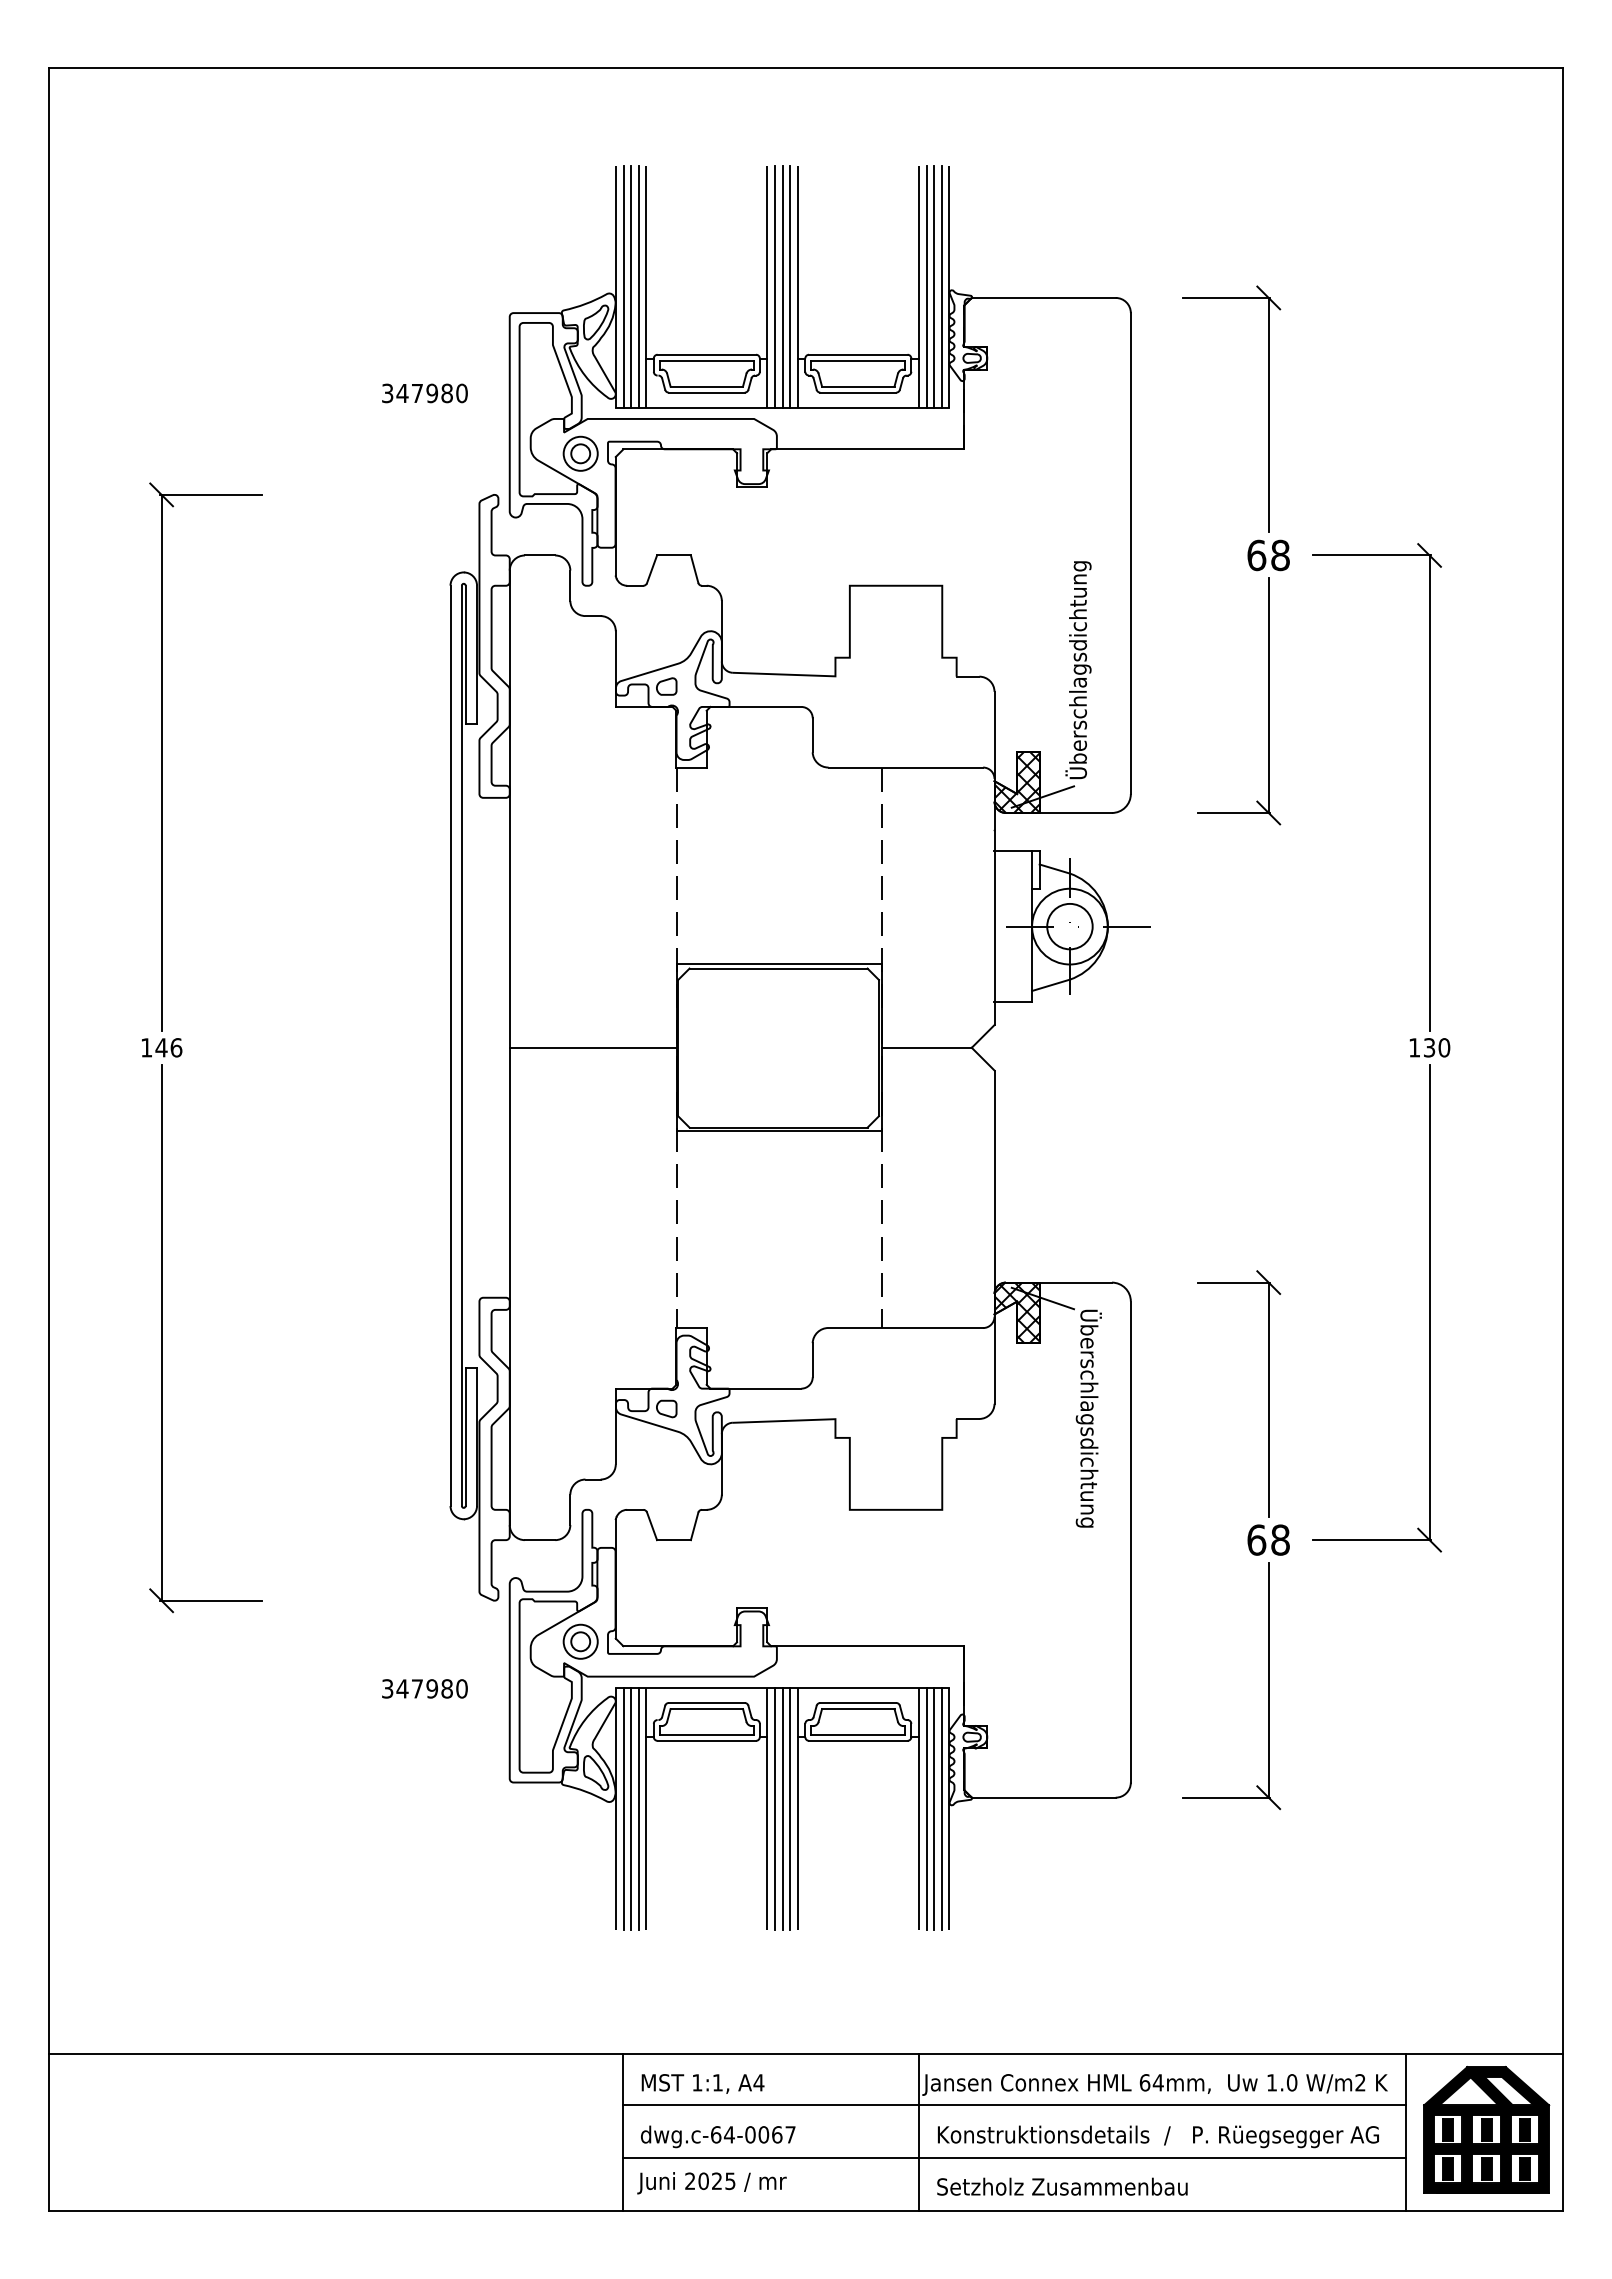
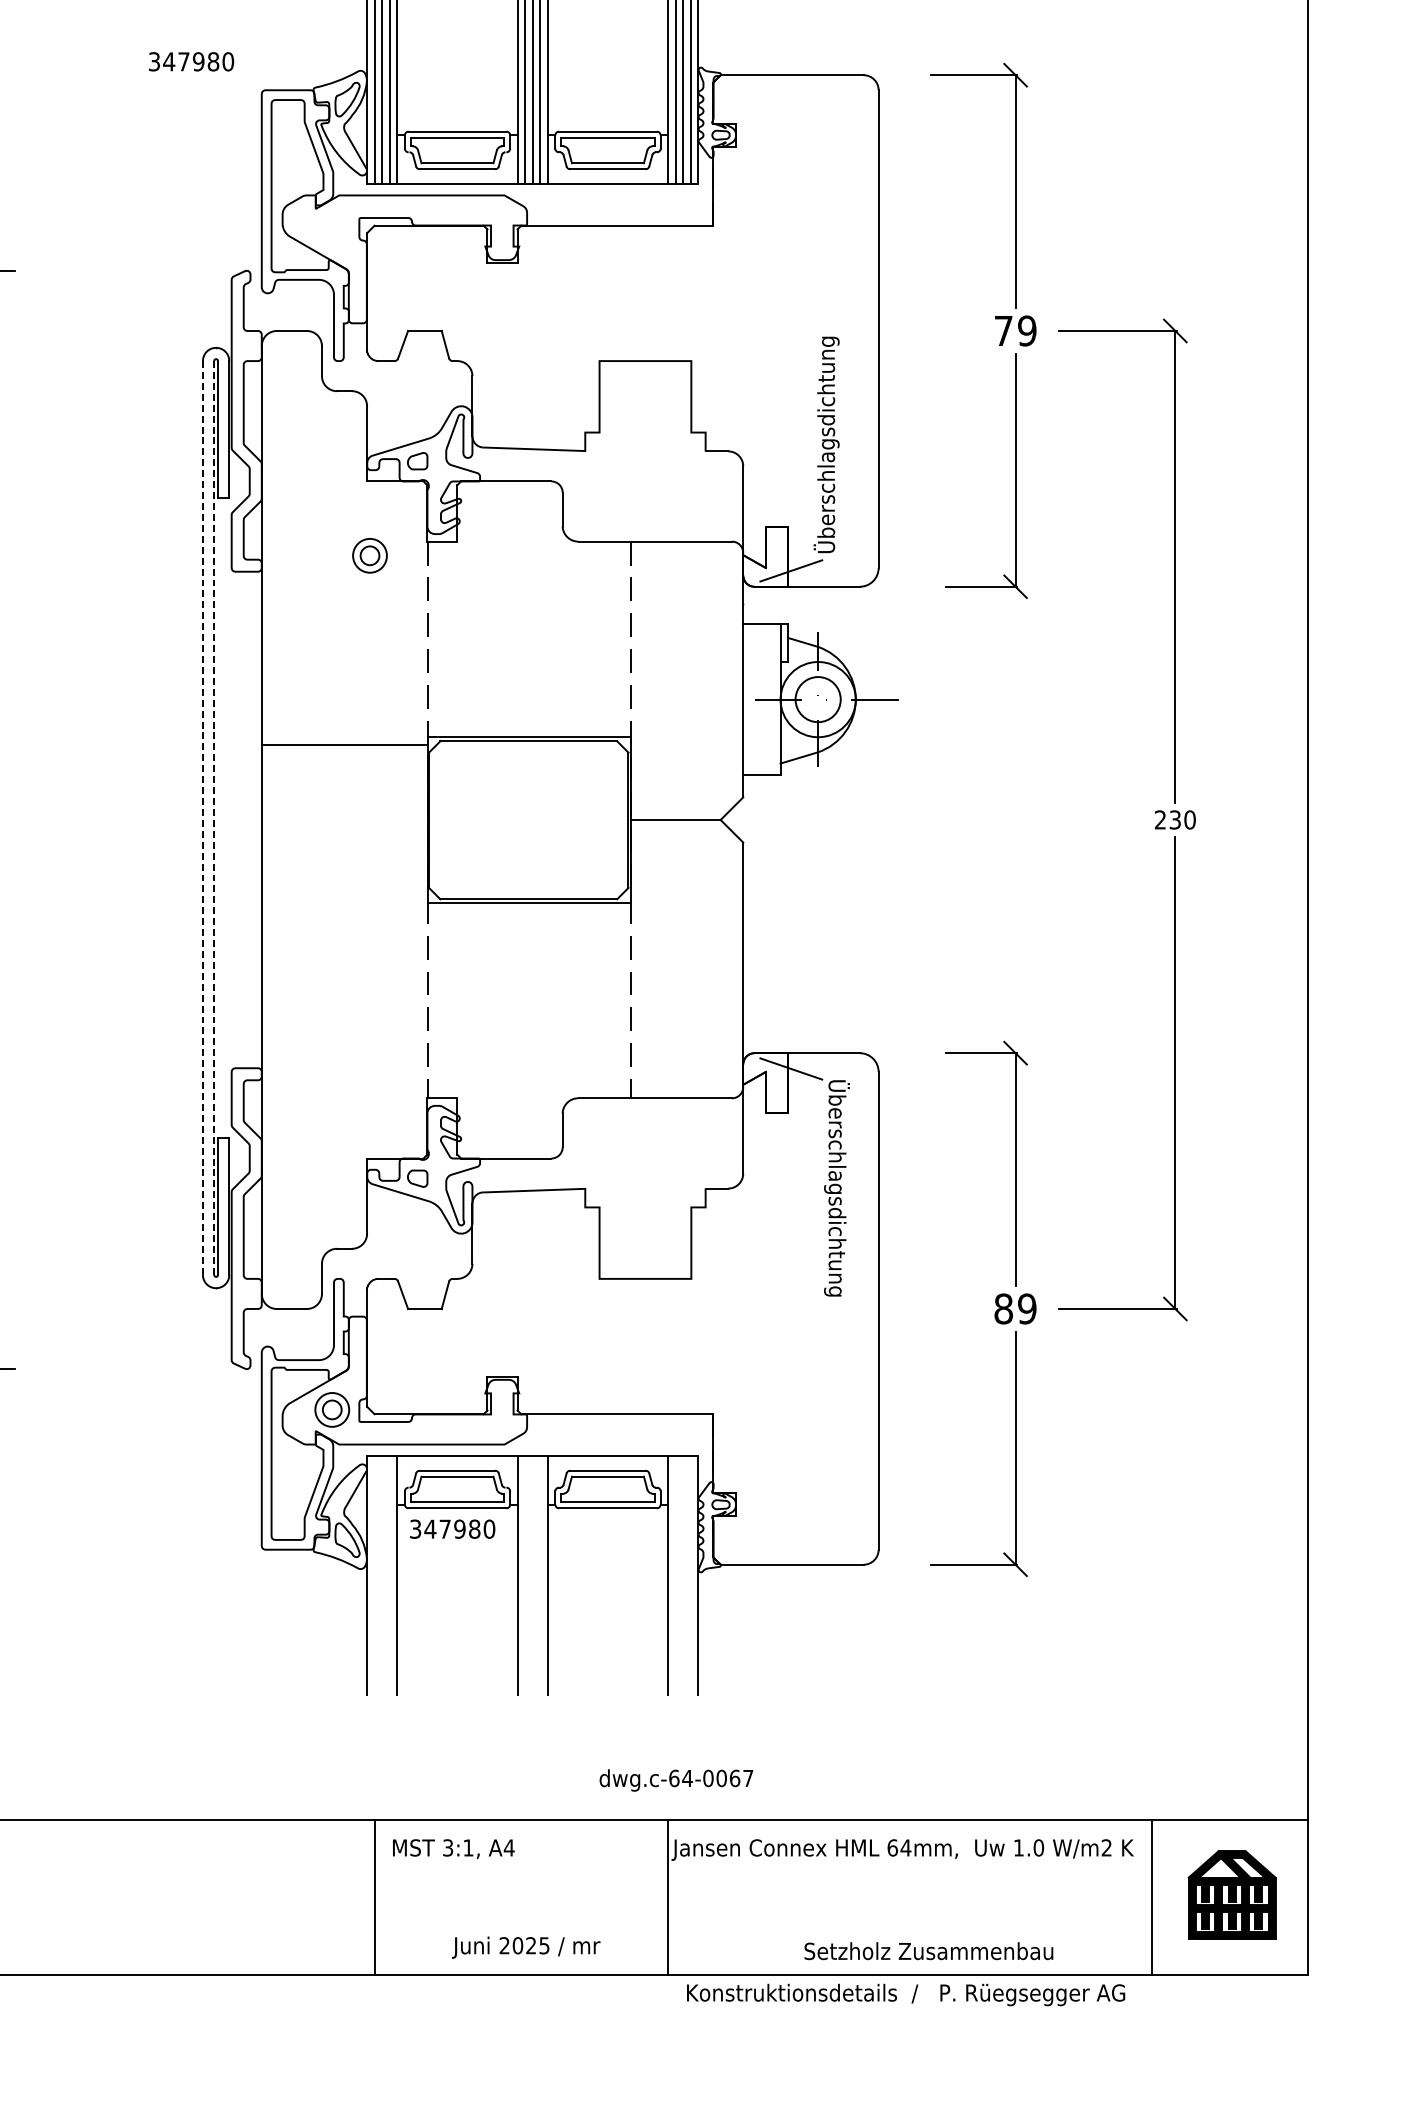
text: (424, 393) -> (191, 61), moved
part: (580, 453) -> (369, 555), moved
text: (1268, 555) -> (1015, 331), 68 -> 79
hatch: (1016, 782) -> (765, 556), removed
line: (450, 1046) -> (202, 818), solid -> dashed
line: (461, 1046) -> (213, 818), solid -> dashed
line: (593, 1047) -> (344, 745), moved
text: (1414, 1047) -> (1160, 819), 130 -> 230
hatch: (1016, 1312) -> (765, 1082), removed
text: (1268, 1539) -> (1015, 1308), 68 -> 89
text: (424, 1688) -> (452, 1528), moved
line: (623, 1808) -> (374, 1575), removed
line: (631, 1808) -> (382, 1575), removed
line: (638, 1808) -> (389, 1575), removed
line: (775, 1808) -> (525, 1575), removed
line: (782, 1808) -> (532, 1575), removed
line: (790, 1808) -> (540, 1575), removed
line: (926, 1808) -> (675, 1575), removed
line: (934, 1808) -> (683, 1575), removed
line: (941, 1808) -> (690, 1575), removed
text: (697, 2082) -> (448, 1847), 1:1, -> 3:1,
line: (1014, 2104) -> (763, 1869), removed
part: (1486, 2129) -> (1231, 1894), size x0.7
text: (718, 2136) -> (676, 1780), moved
text: (1158, 2136) -> (906, 1994), moved
line: (1014, 2157) -> (763, 1922), removed
text: (711, 2183) -> (525, 1947), moved
text: (1062, 2186) -> (928, 1950), moved

